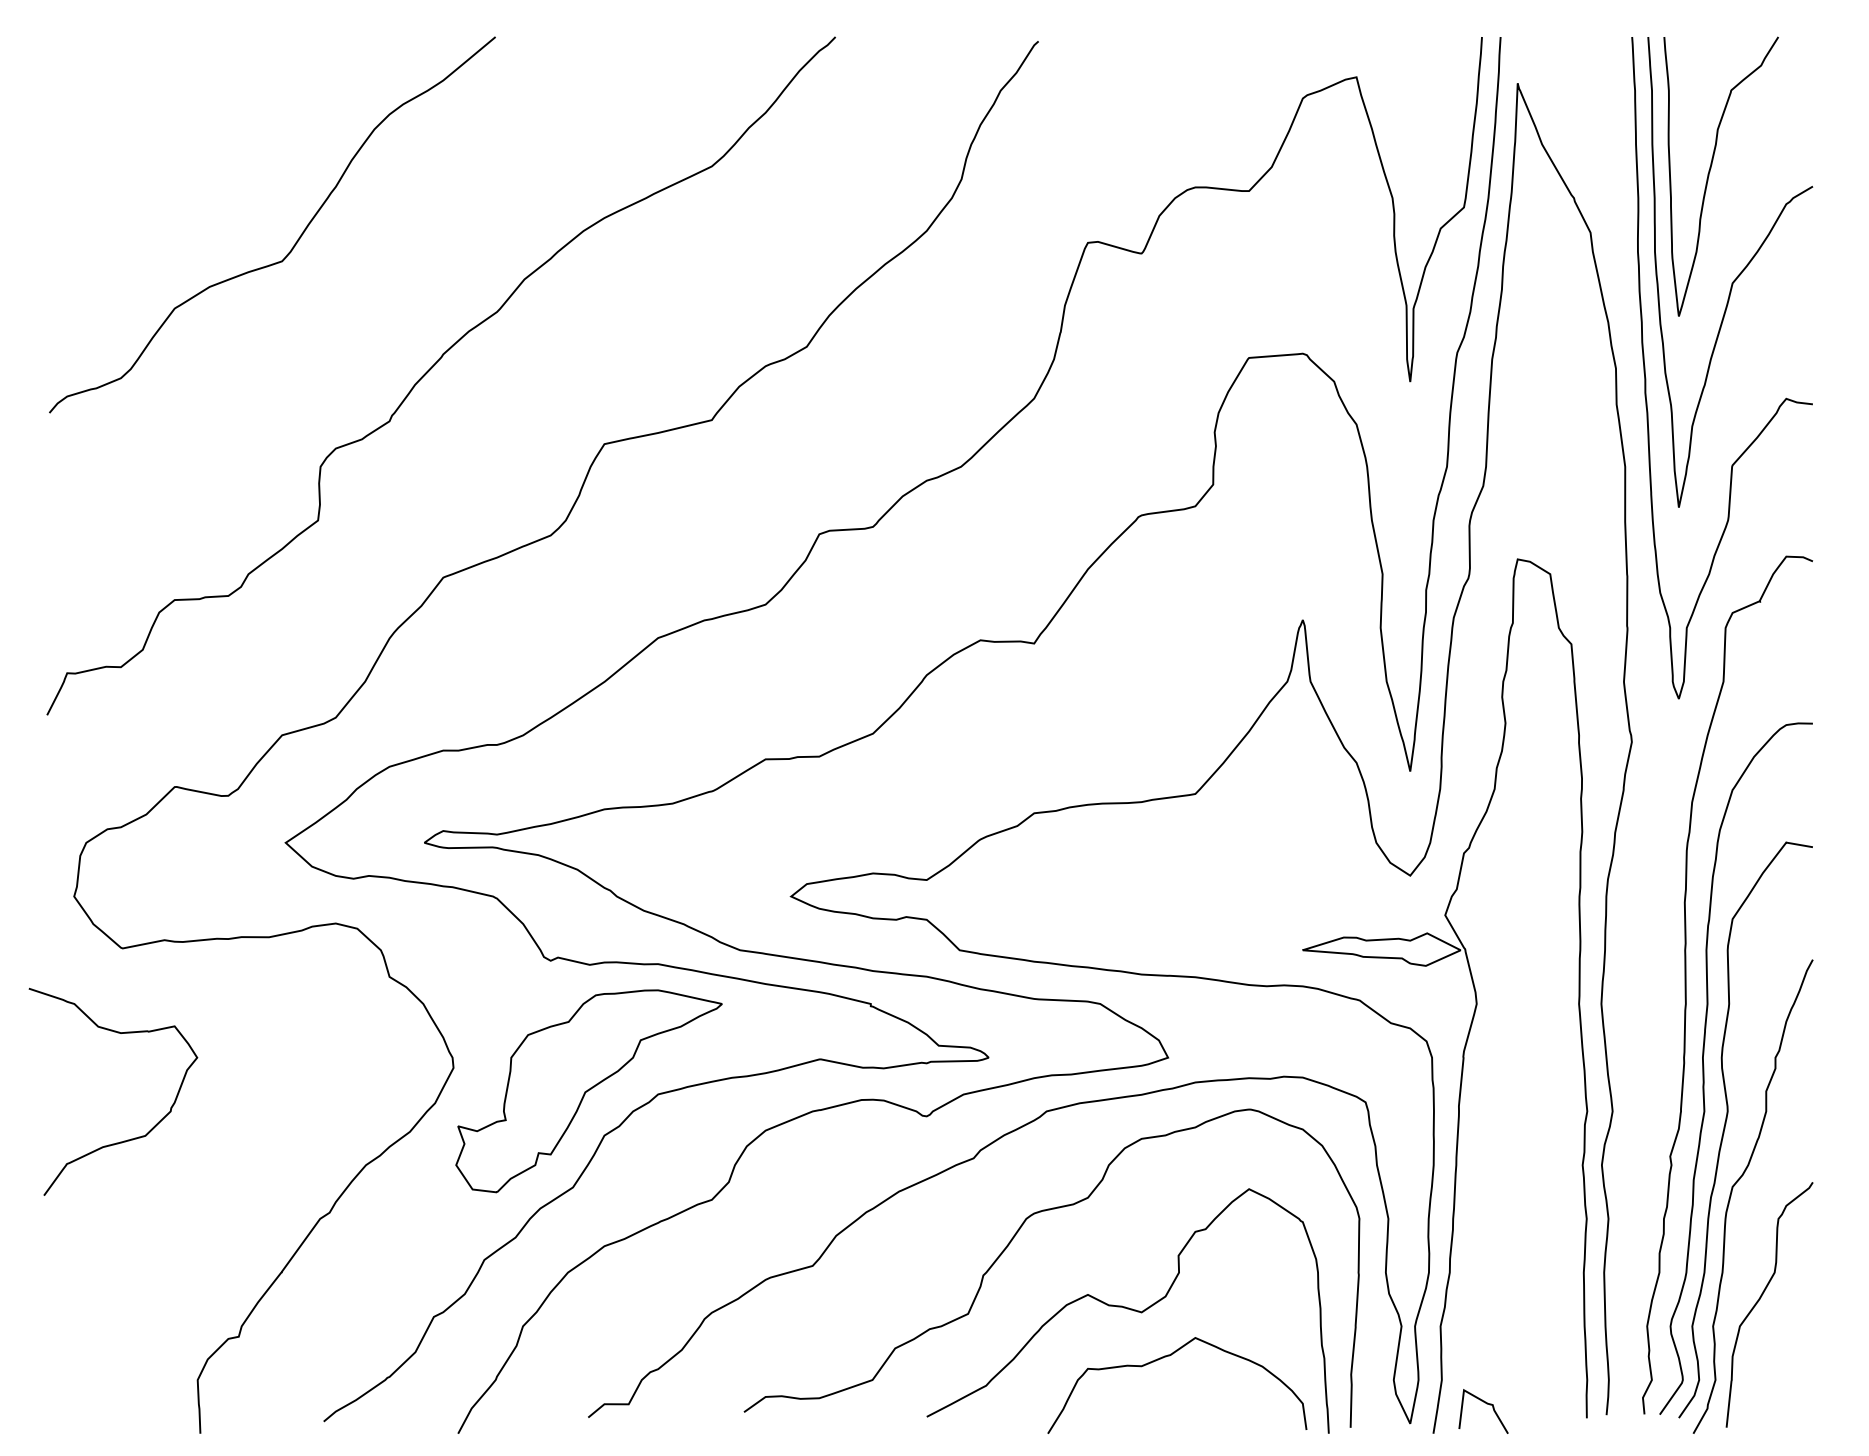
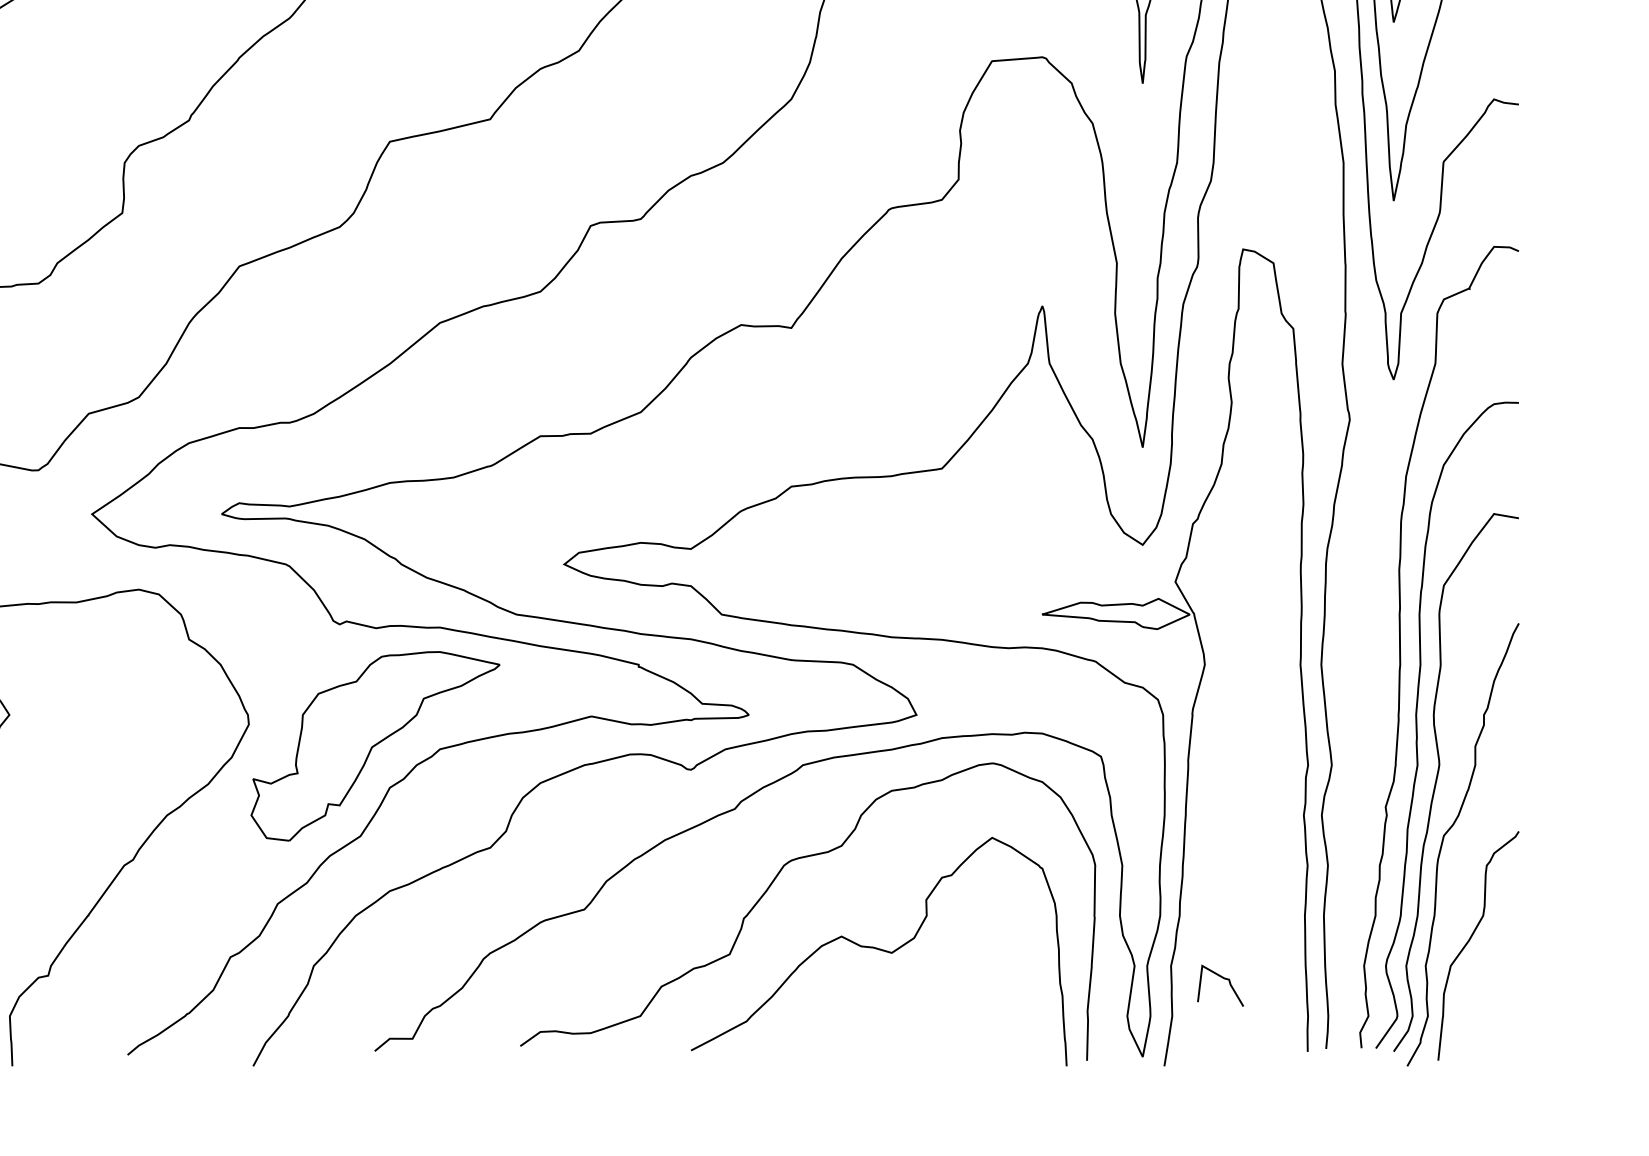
curve: (1169, 1356) -> (917, 994), removed
curve: (1486, 1404) -> (1223, 979), moved

